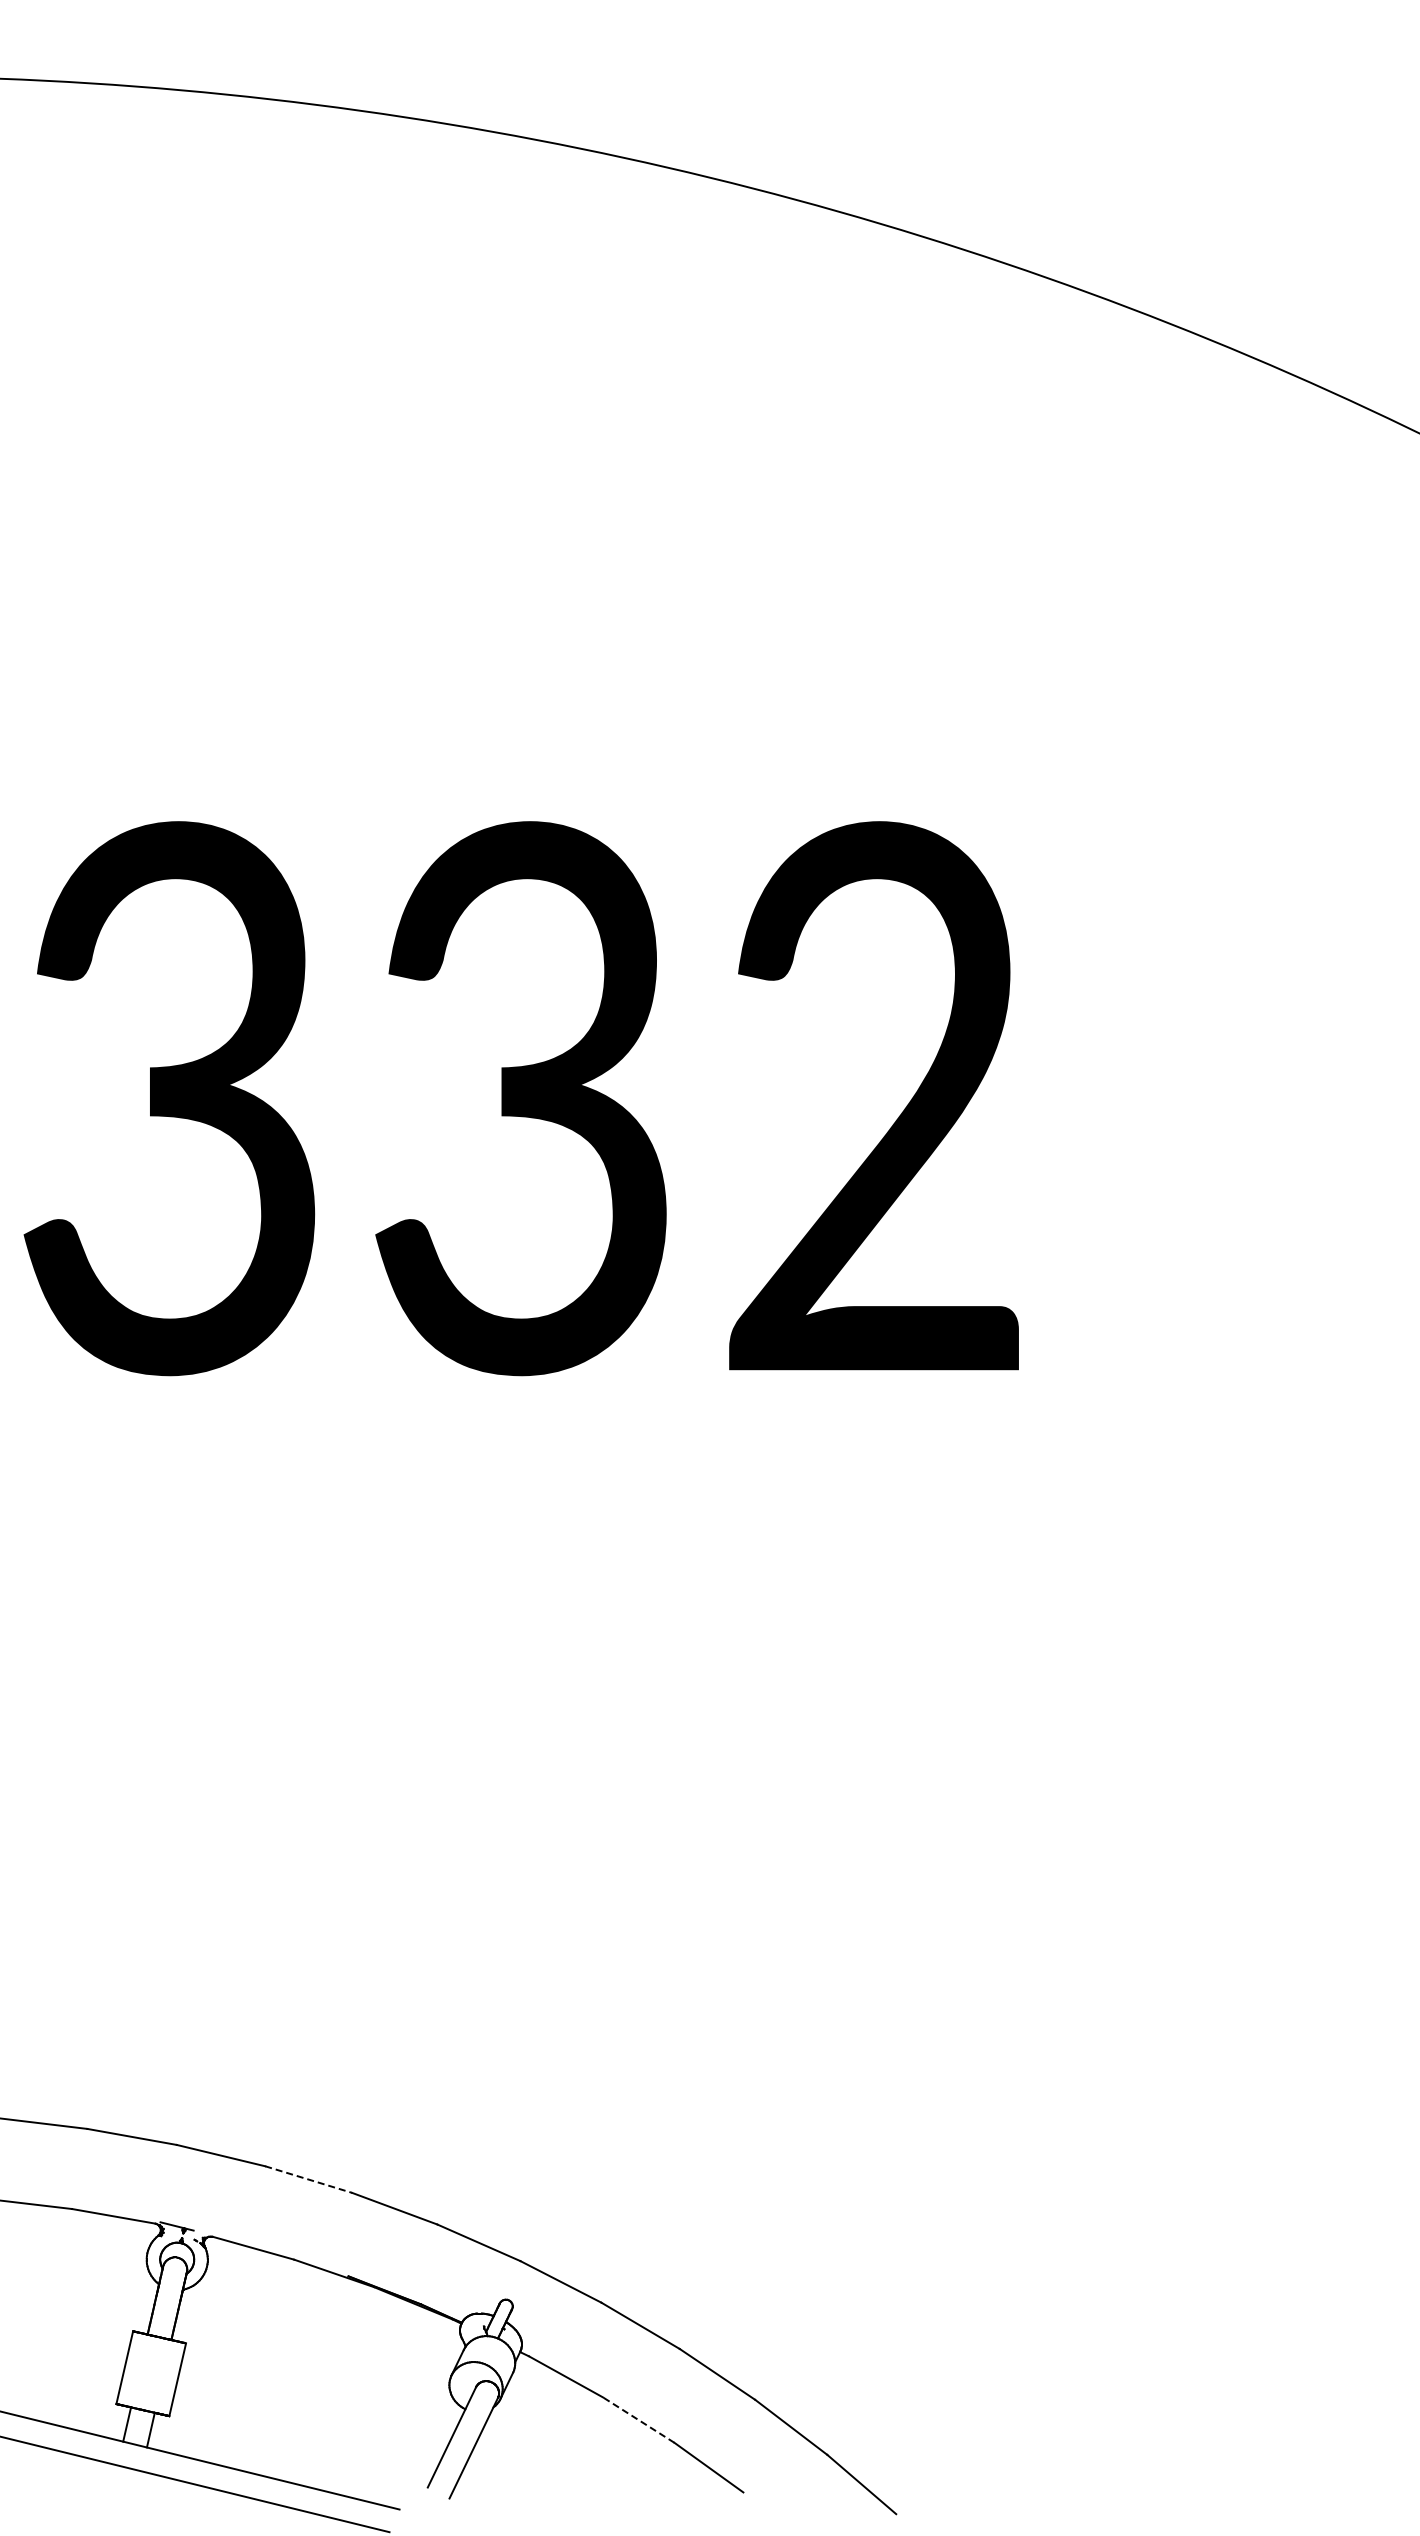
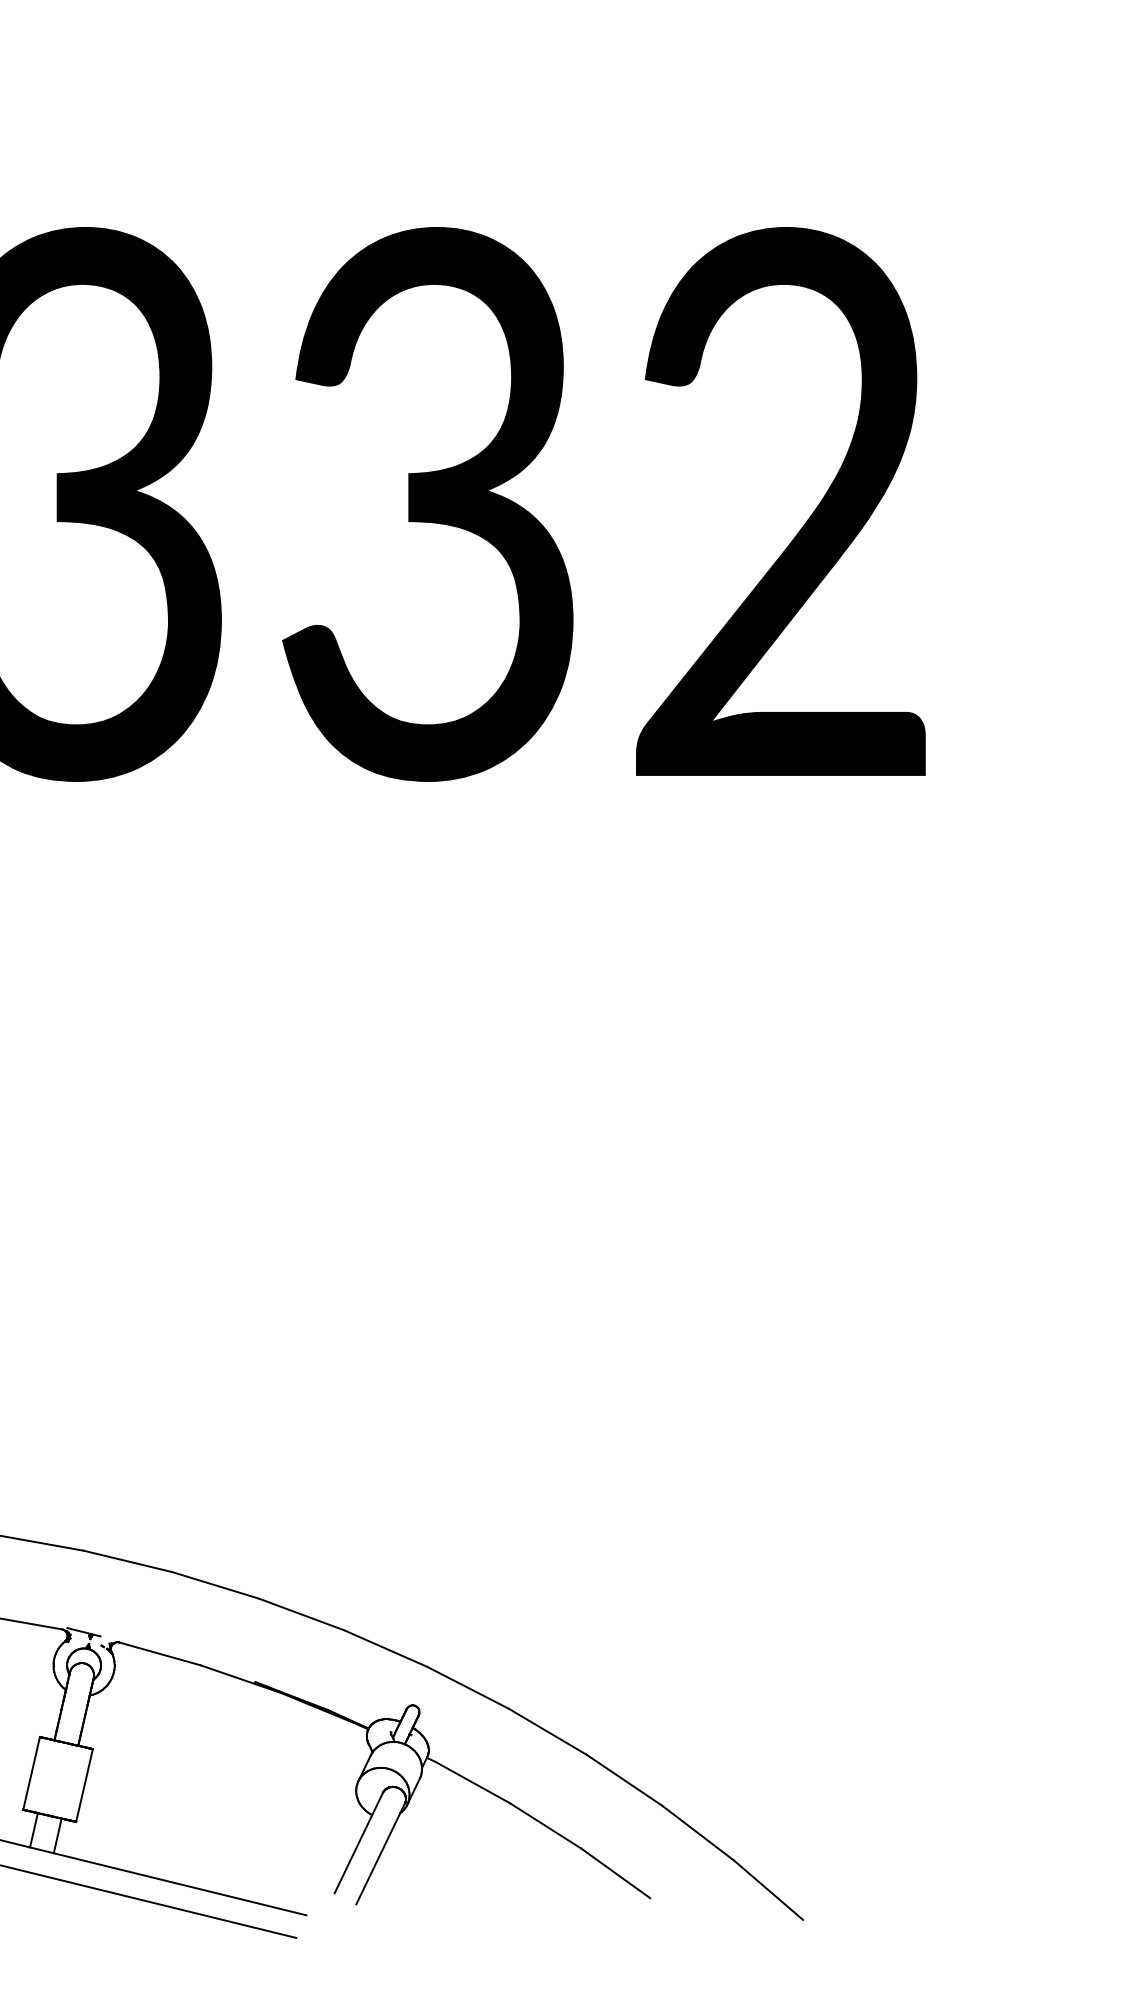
line: (309, 2179) -> (216, 1585), dashed -> solid
line: (638, 2419) -> (545, 1825), dashed -> solid

